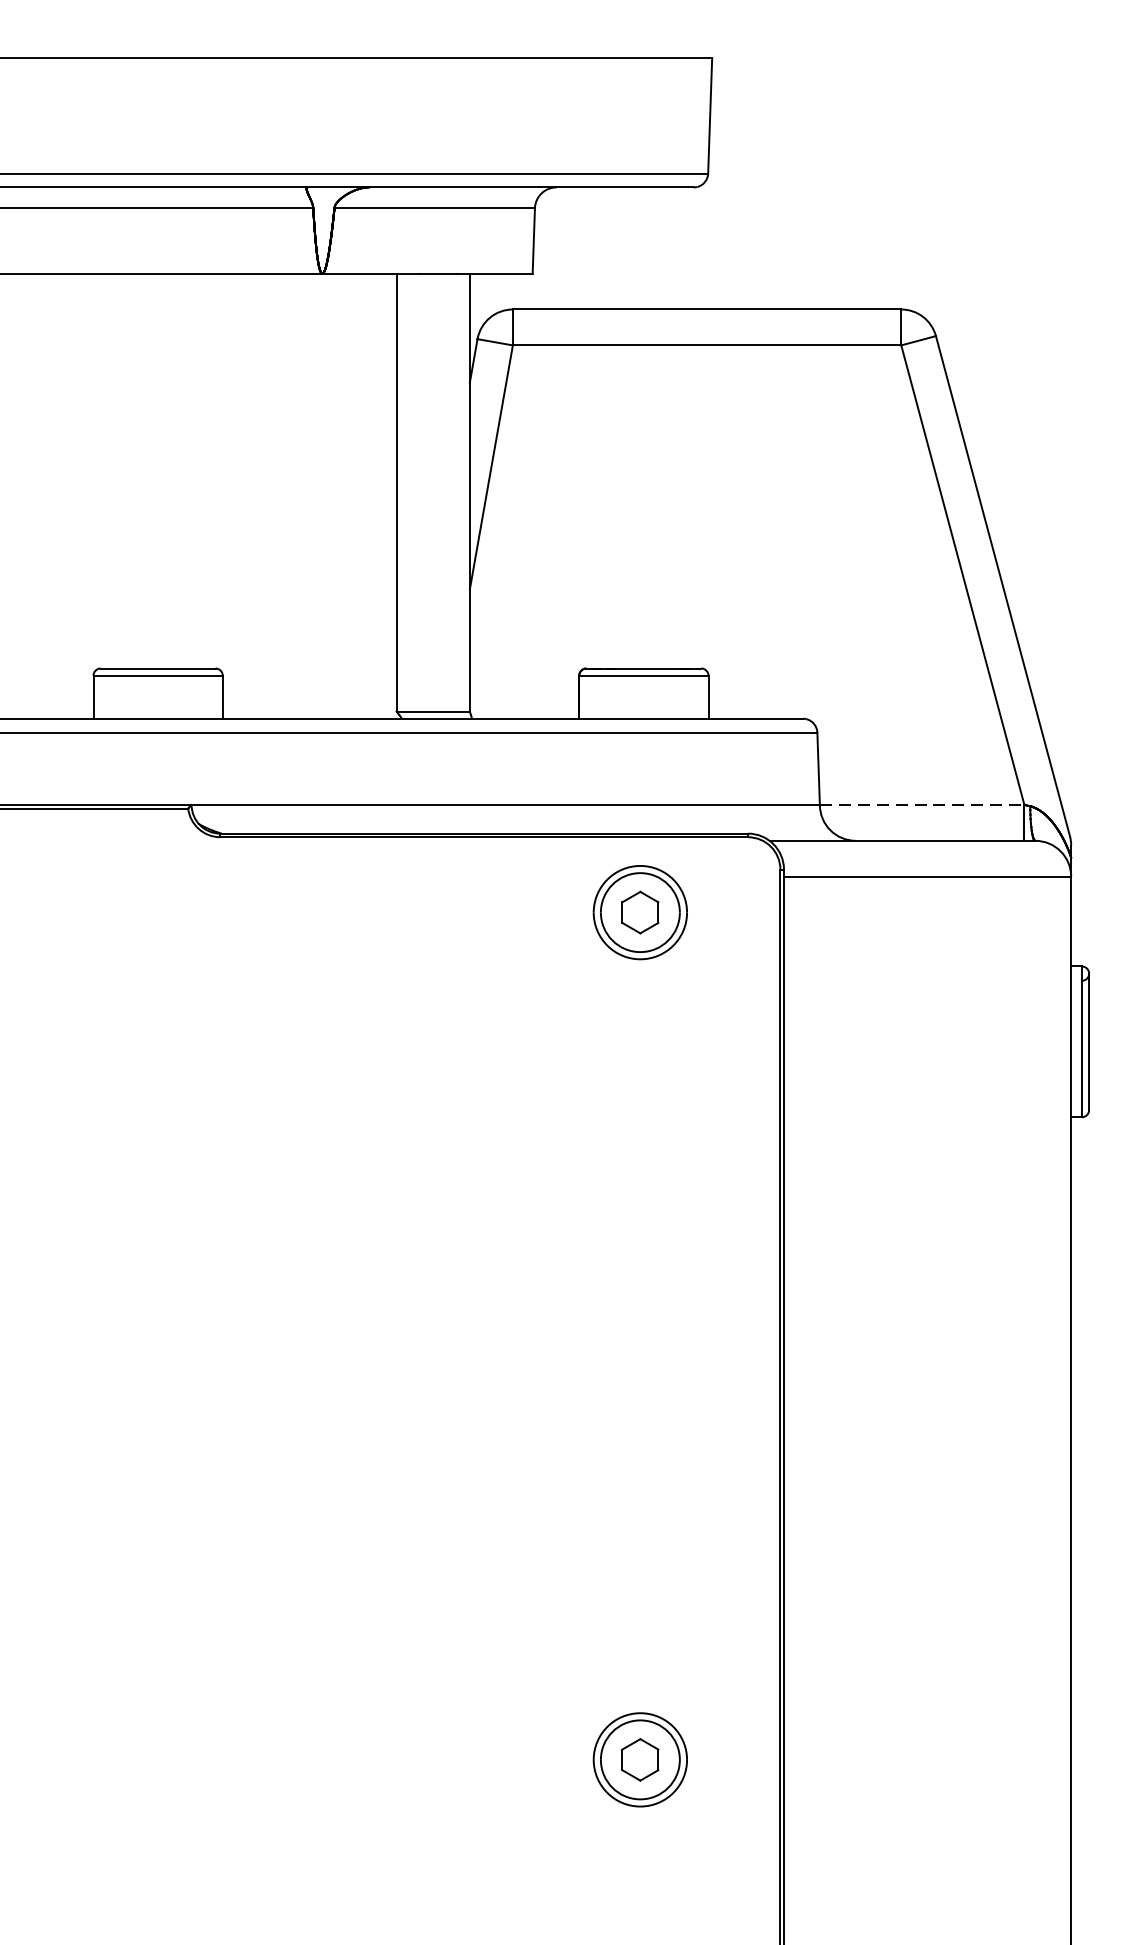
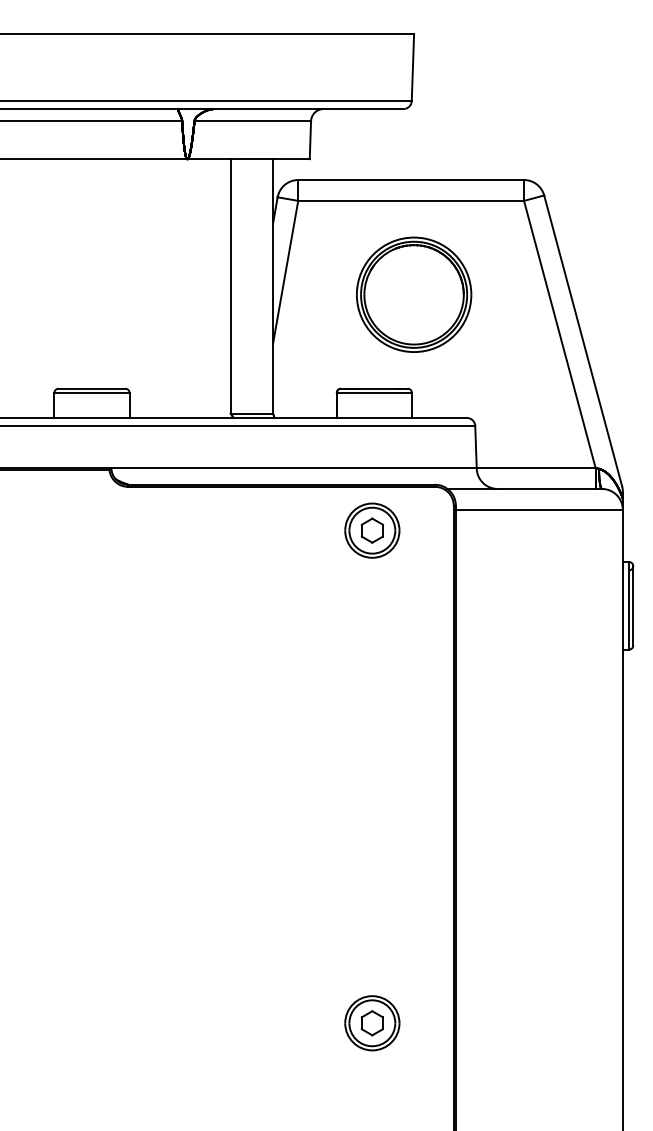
part: (712, 506) -> (414, 294), added
line: (922, 805) -> (536, 468), dashed -> solid

